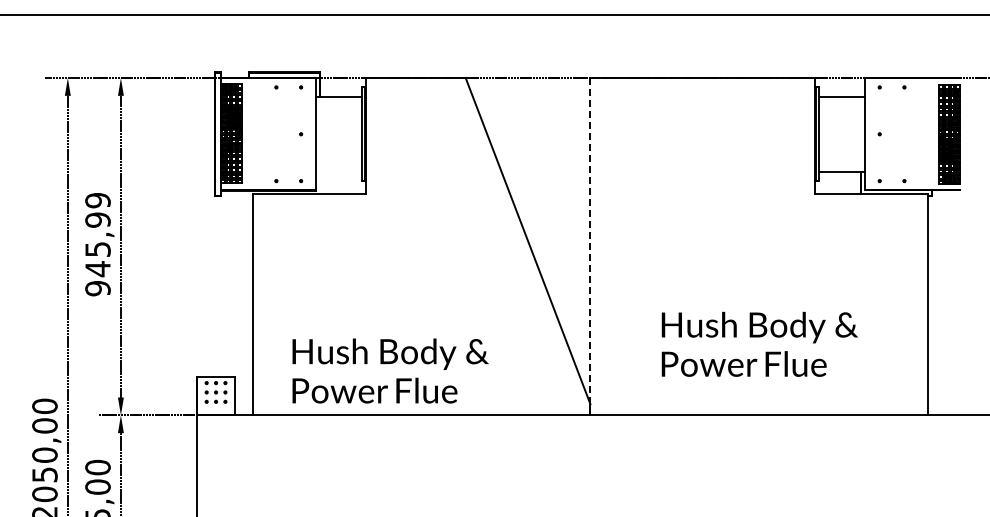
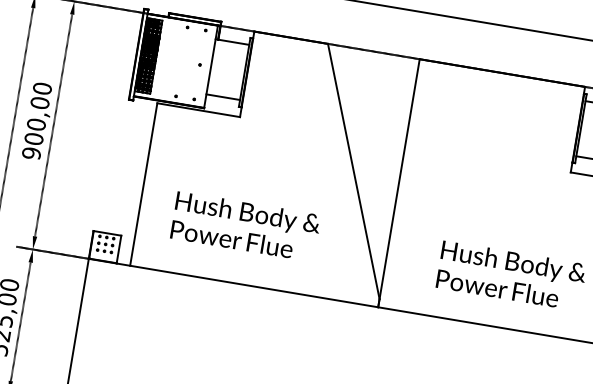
line: (338, 171) -> (222, 96), added
text: (97, 234) -> (37, 113), 945,99 -> 900,00
line: (590, 246) -> (399, 183), dashed -> solid
text: (390, 370) -> (245, 226), moved

